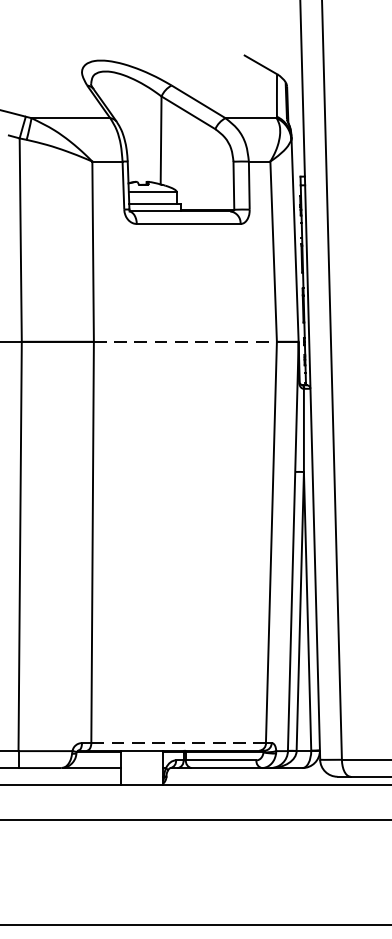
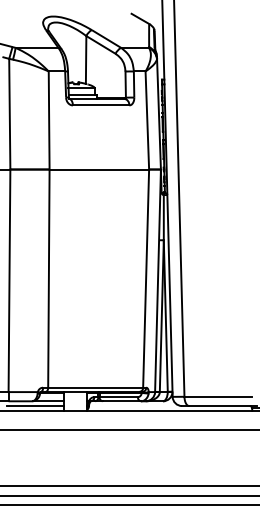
line: (185, 341) -> (99, 169), dashed -> solid
line: (180, 742) -> (96, 387), dashed -> solid
line: (68, 777) -> (35, 406), added

